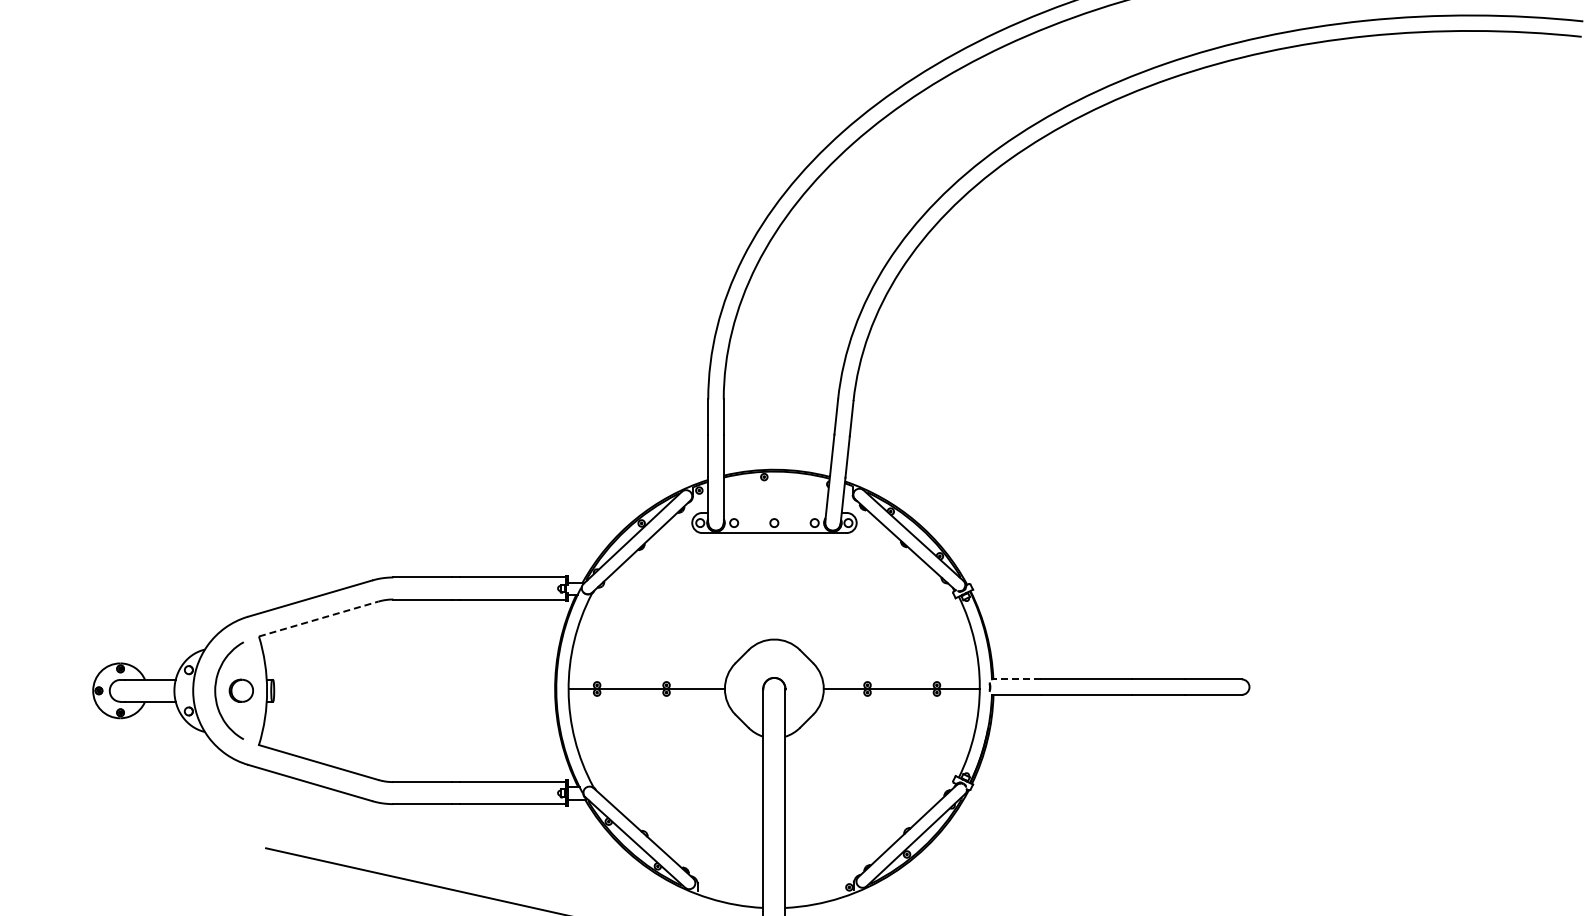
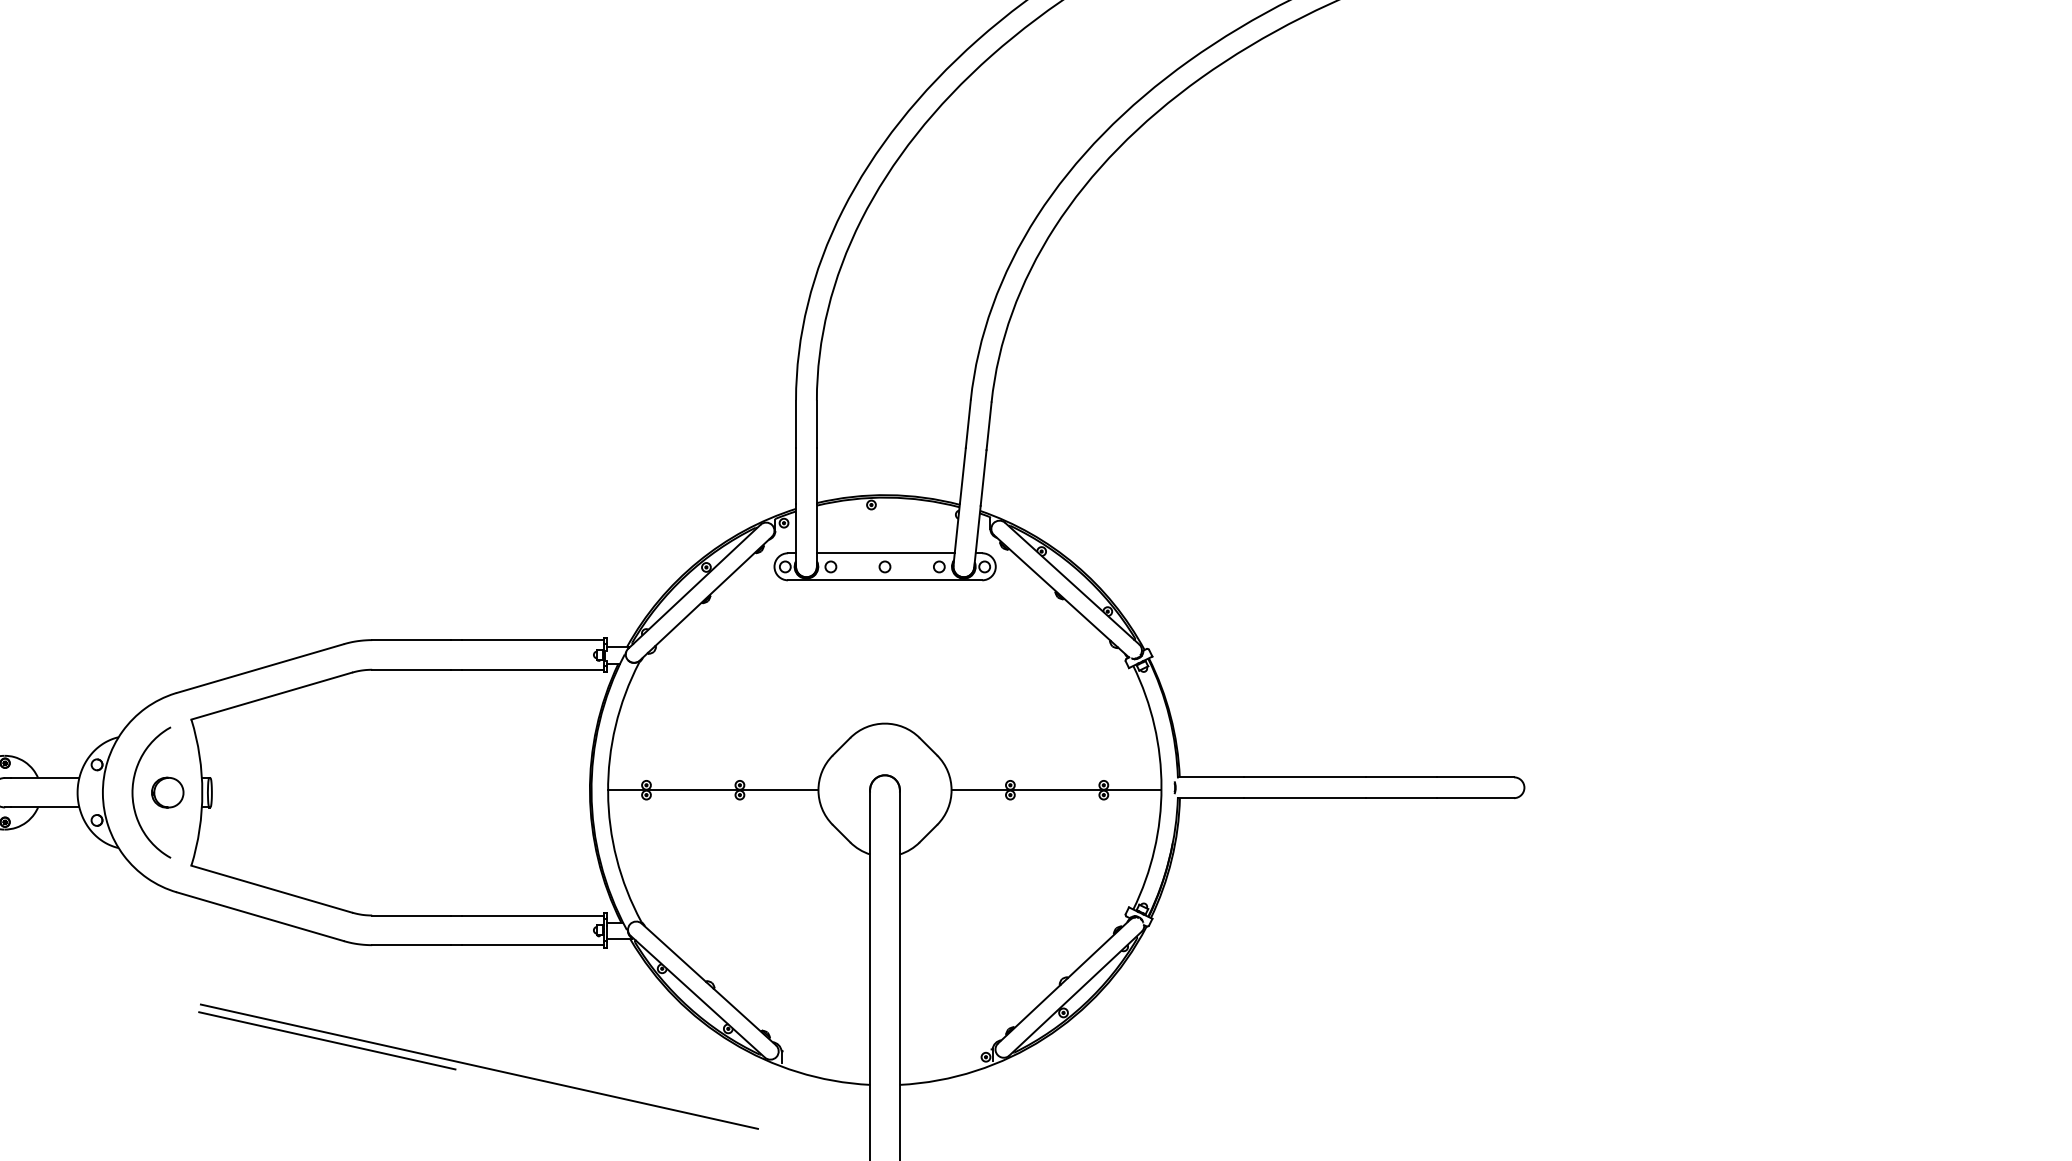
line: (774, 512) -> (885, 552), added
line: (319, 618) -> (272, 695), dashed -> solid
line: (1015, 679) -> (1209, 777), dashed -> solid
line: (359, 874) -> (326, 1039), added

